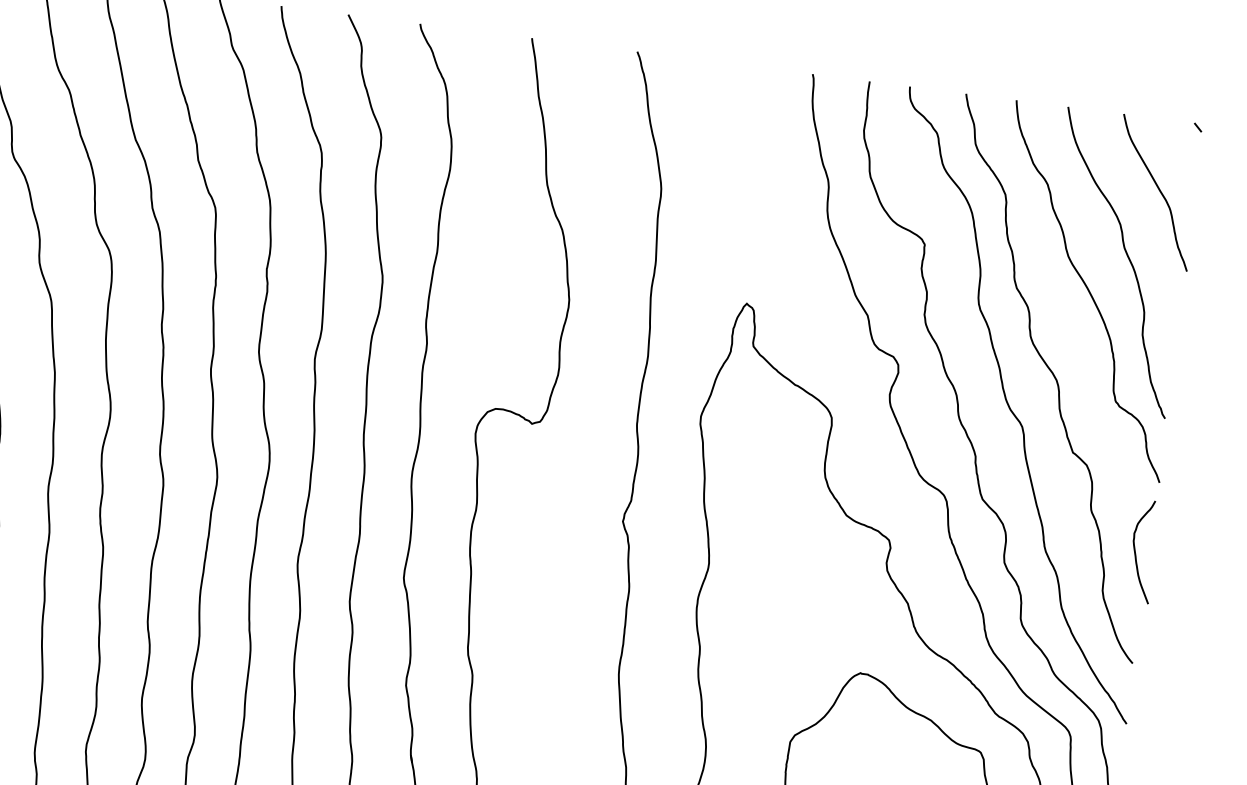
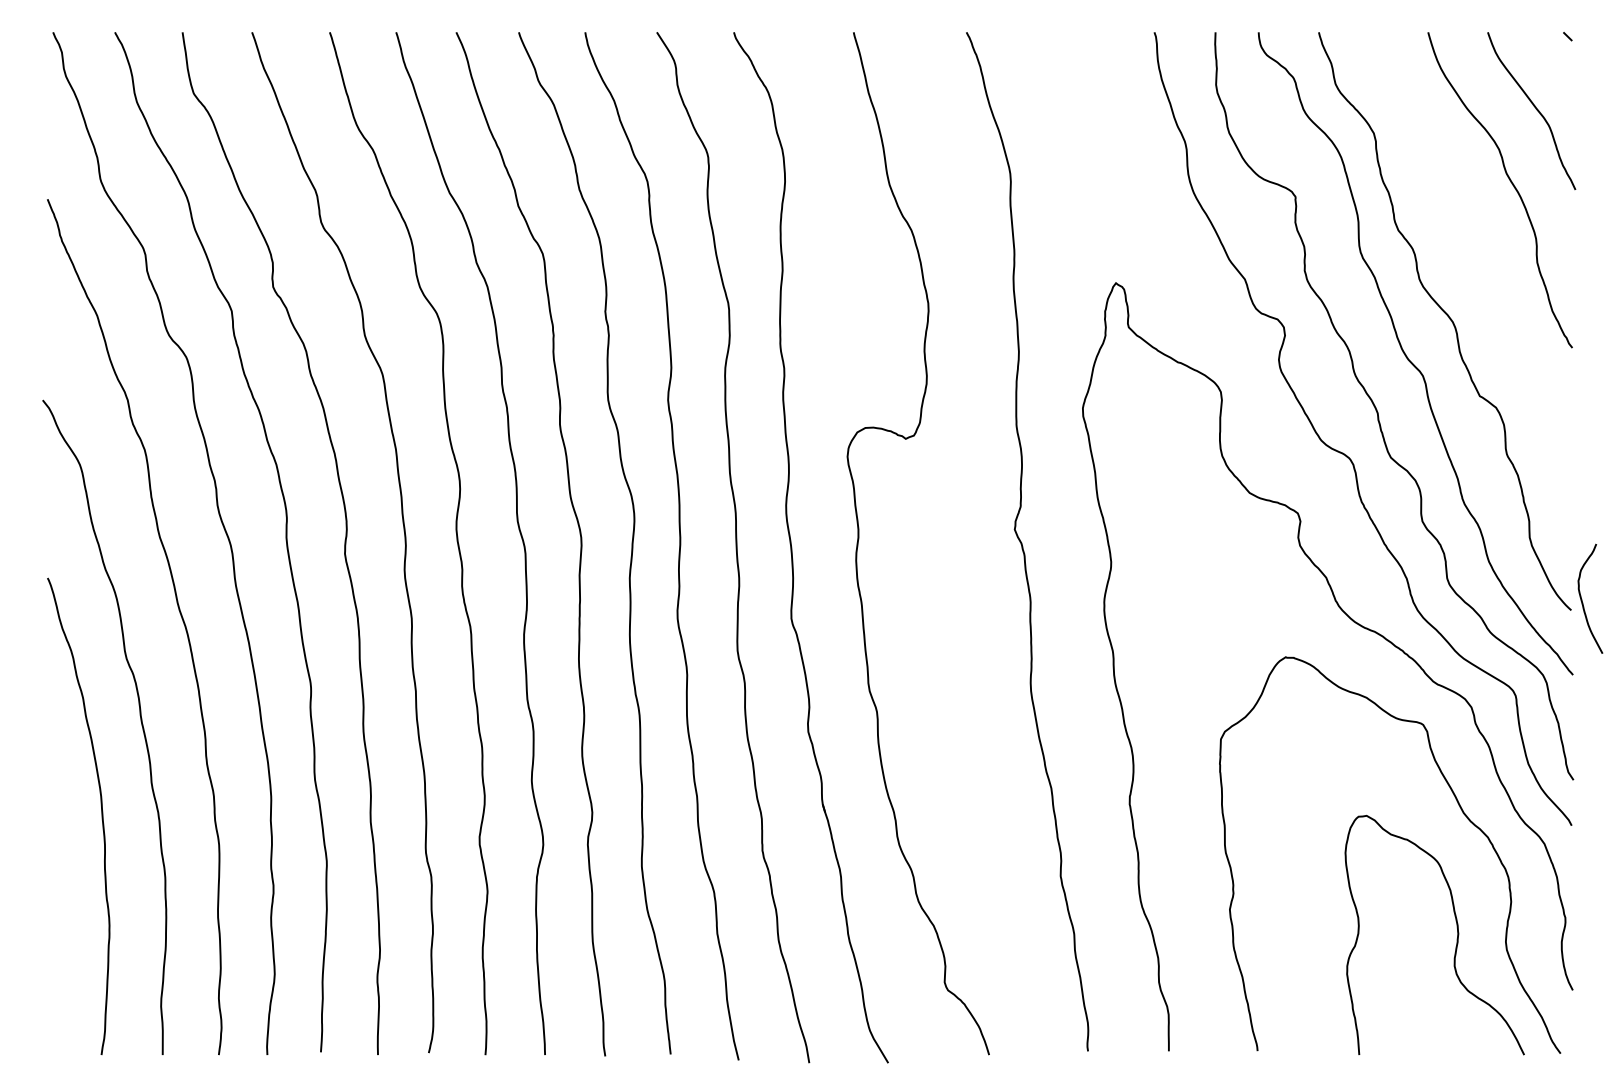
curve: (1087, 290) -> (1473, 223), removed
curve: (1135, 551) -> (1582, 599), moved

